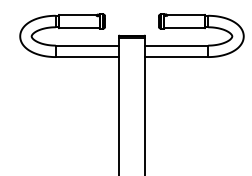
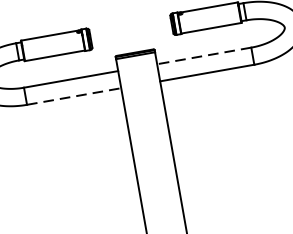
line: (176, 45) -> (203, 55), solid -> dashed
line: (87, 57) -> (74, 97), solid -> dashed

